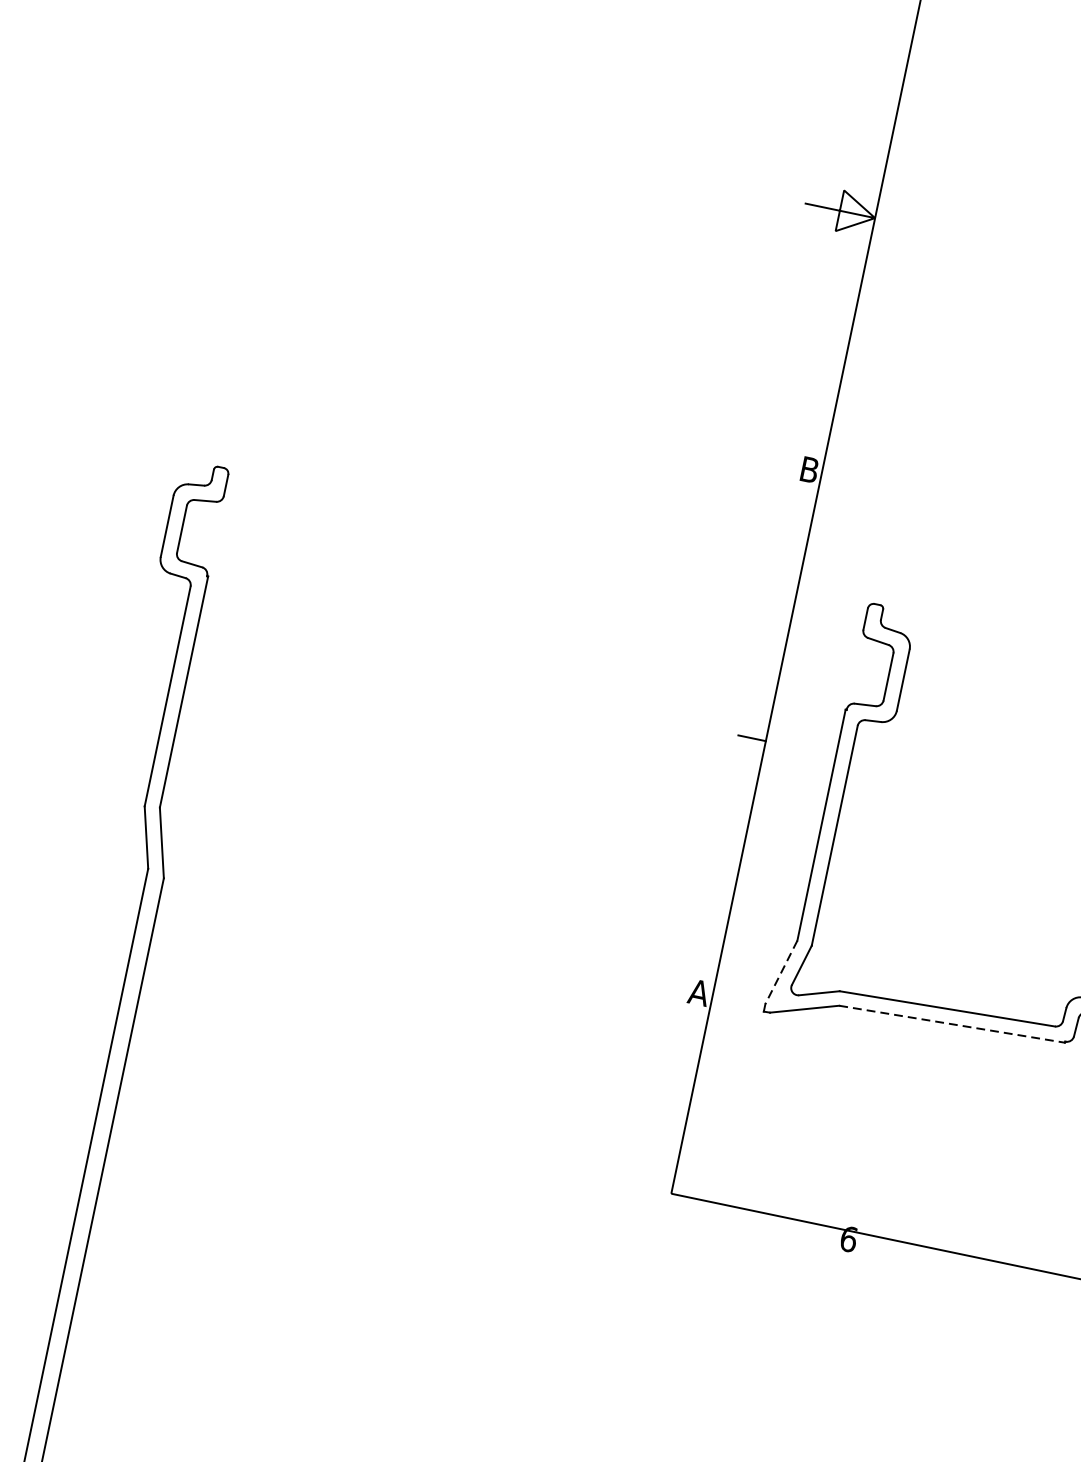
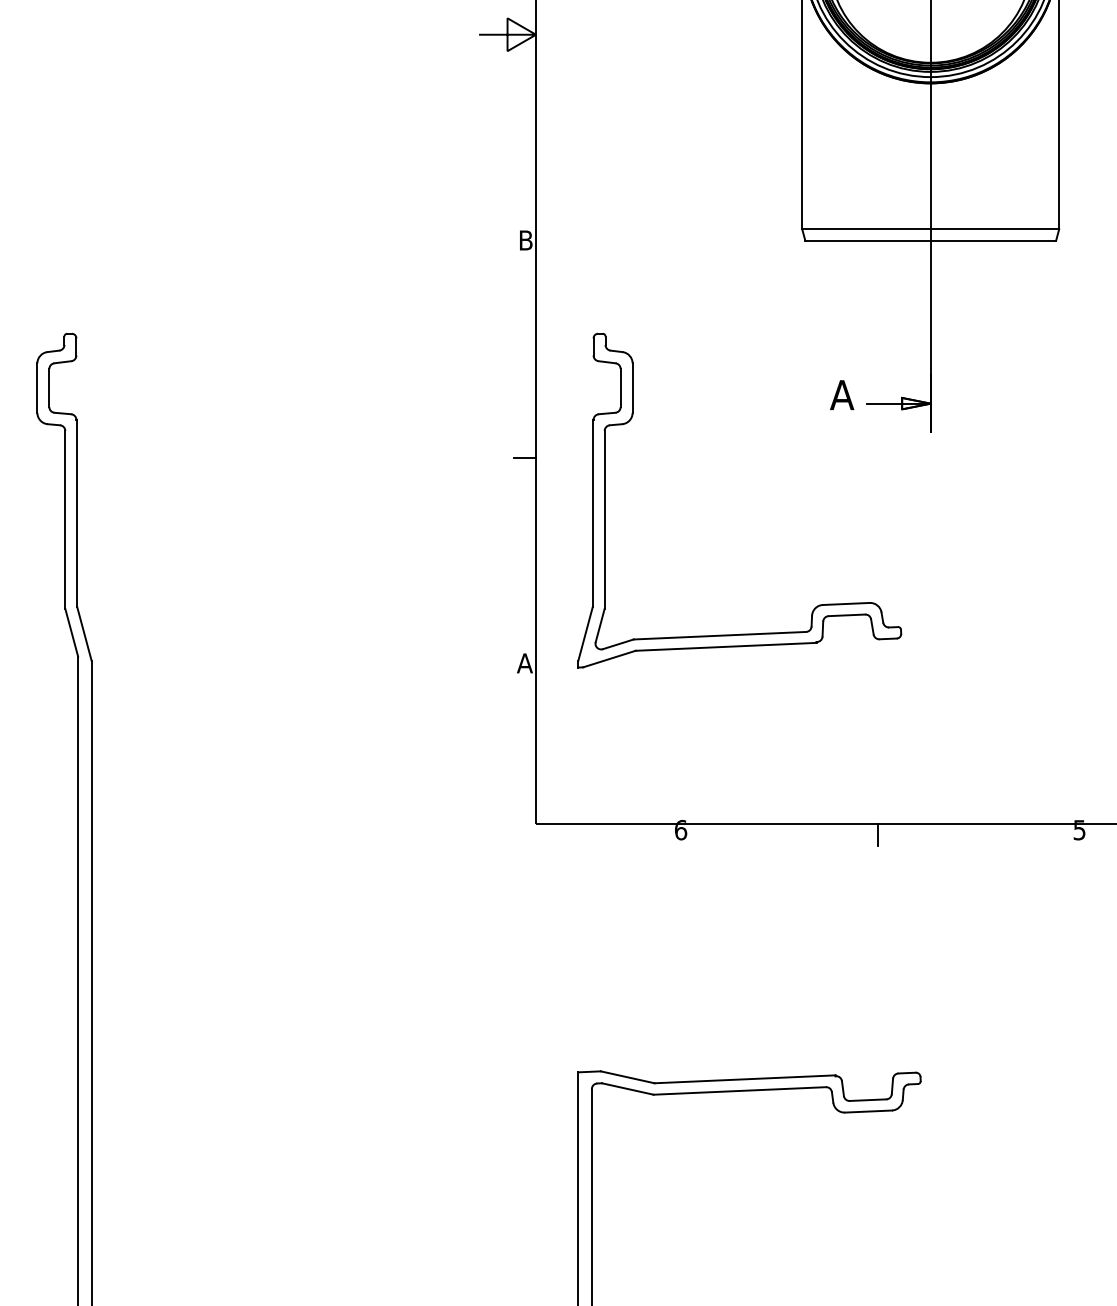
line: (781, 972) -> (585, 634), dashed -> solid
line: (952, 1023) -> (726, 646), dashed -> solid

